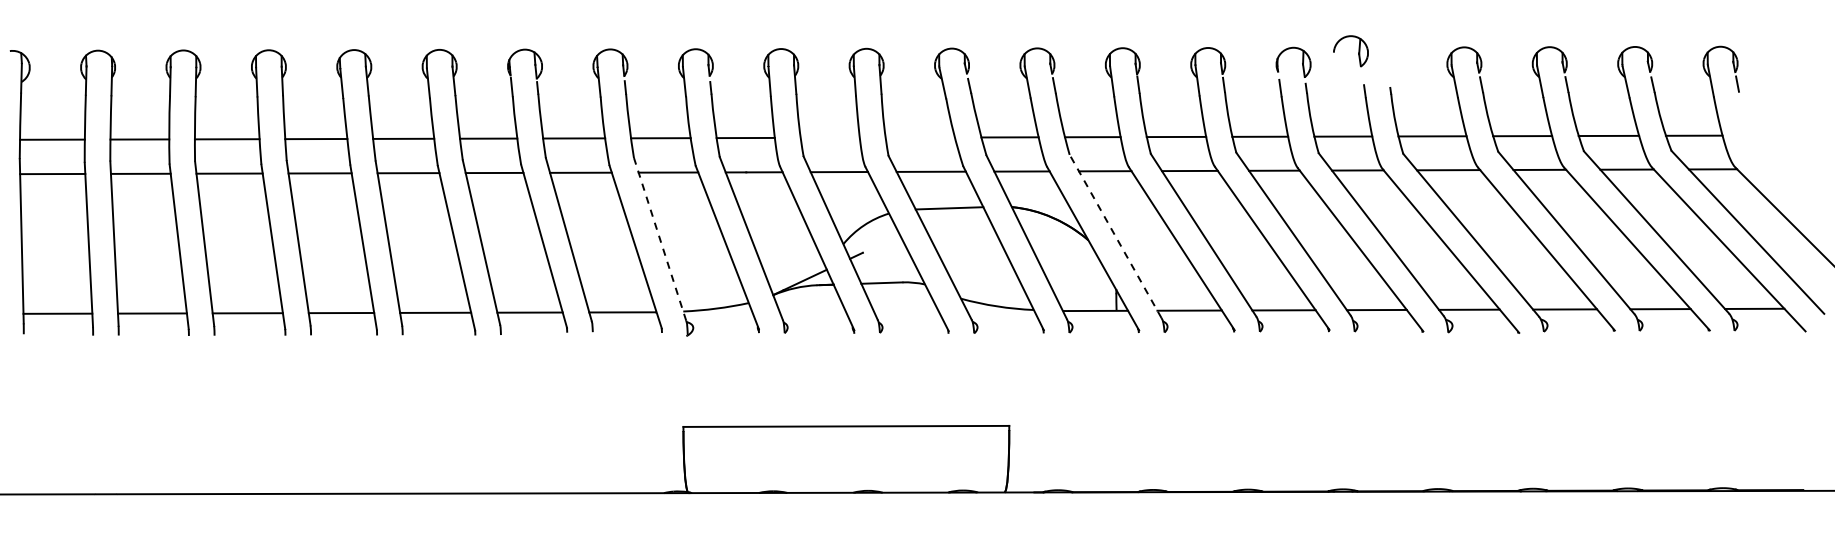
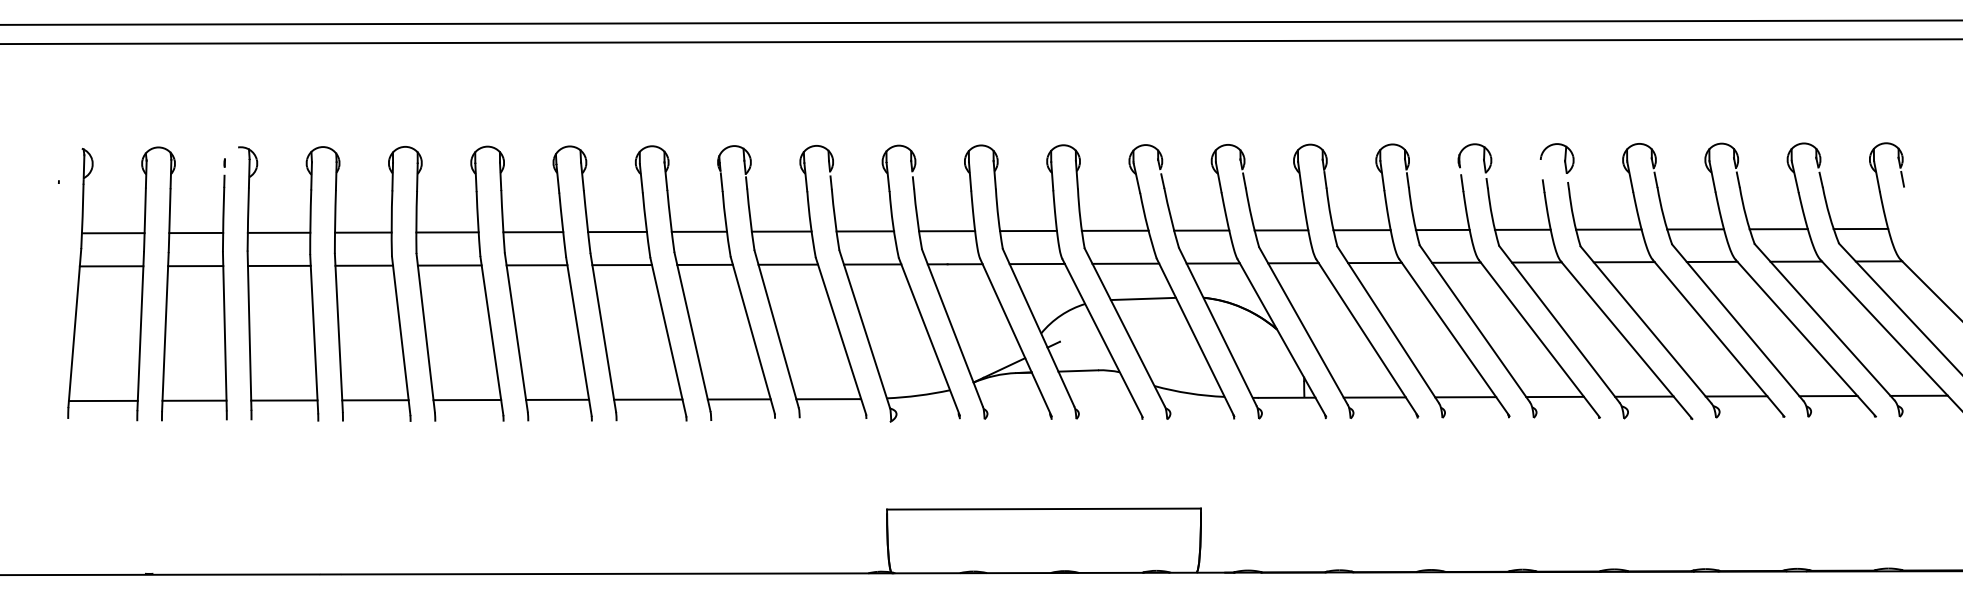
part: (1358, 51) -> (1564, 158), moved
line: (829, 137) -> (1027, 230), added
line: (919, 137) -> (1114, 230), added
line: (1115, 235) -> (1303, 325), dashed -> solid
line: (660, 239) -> (864, 328), dashed -> solid

